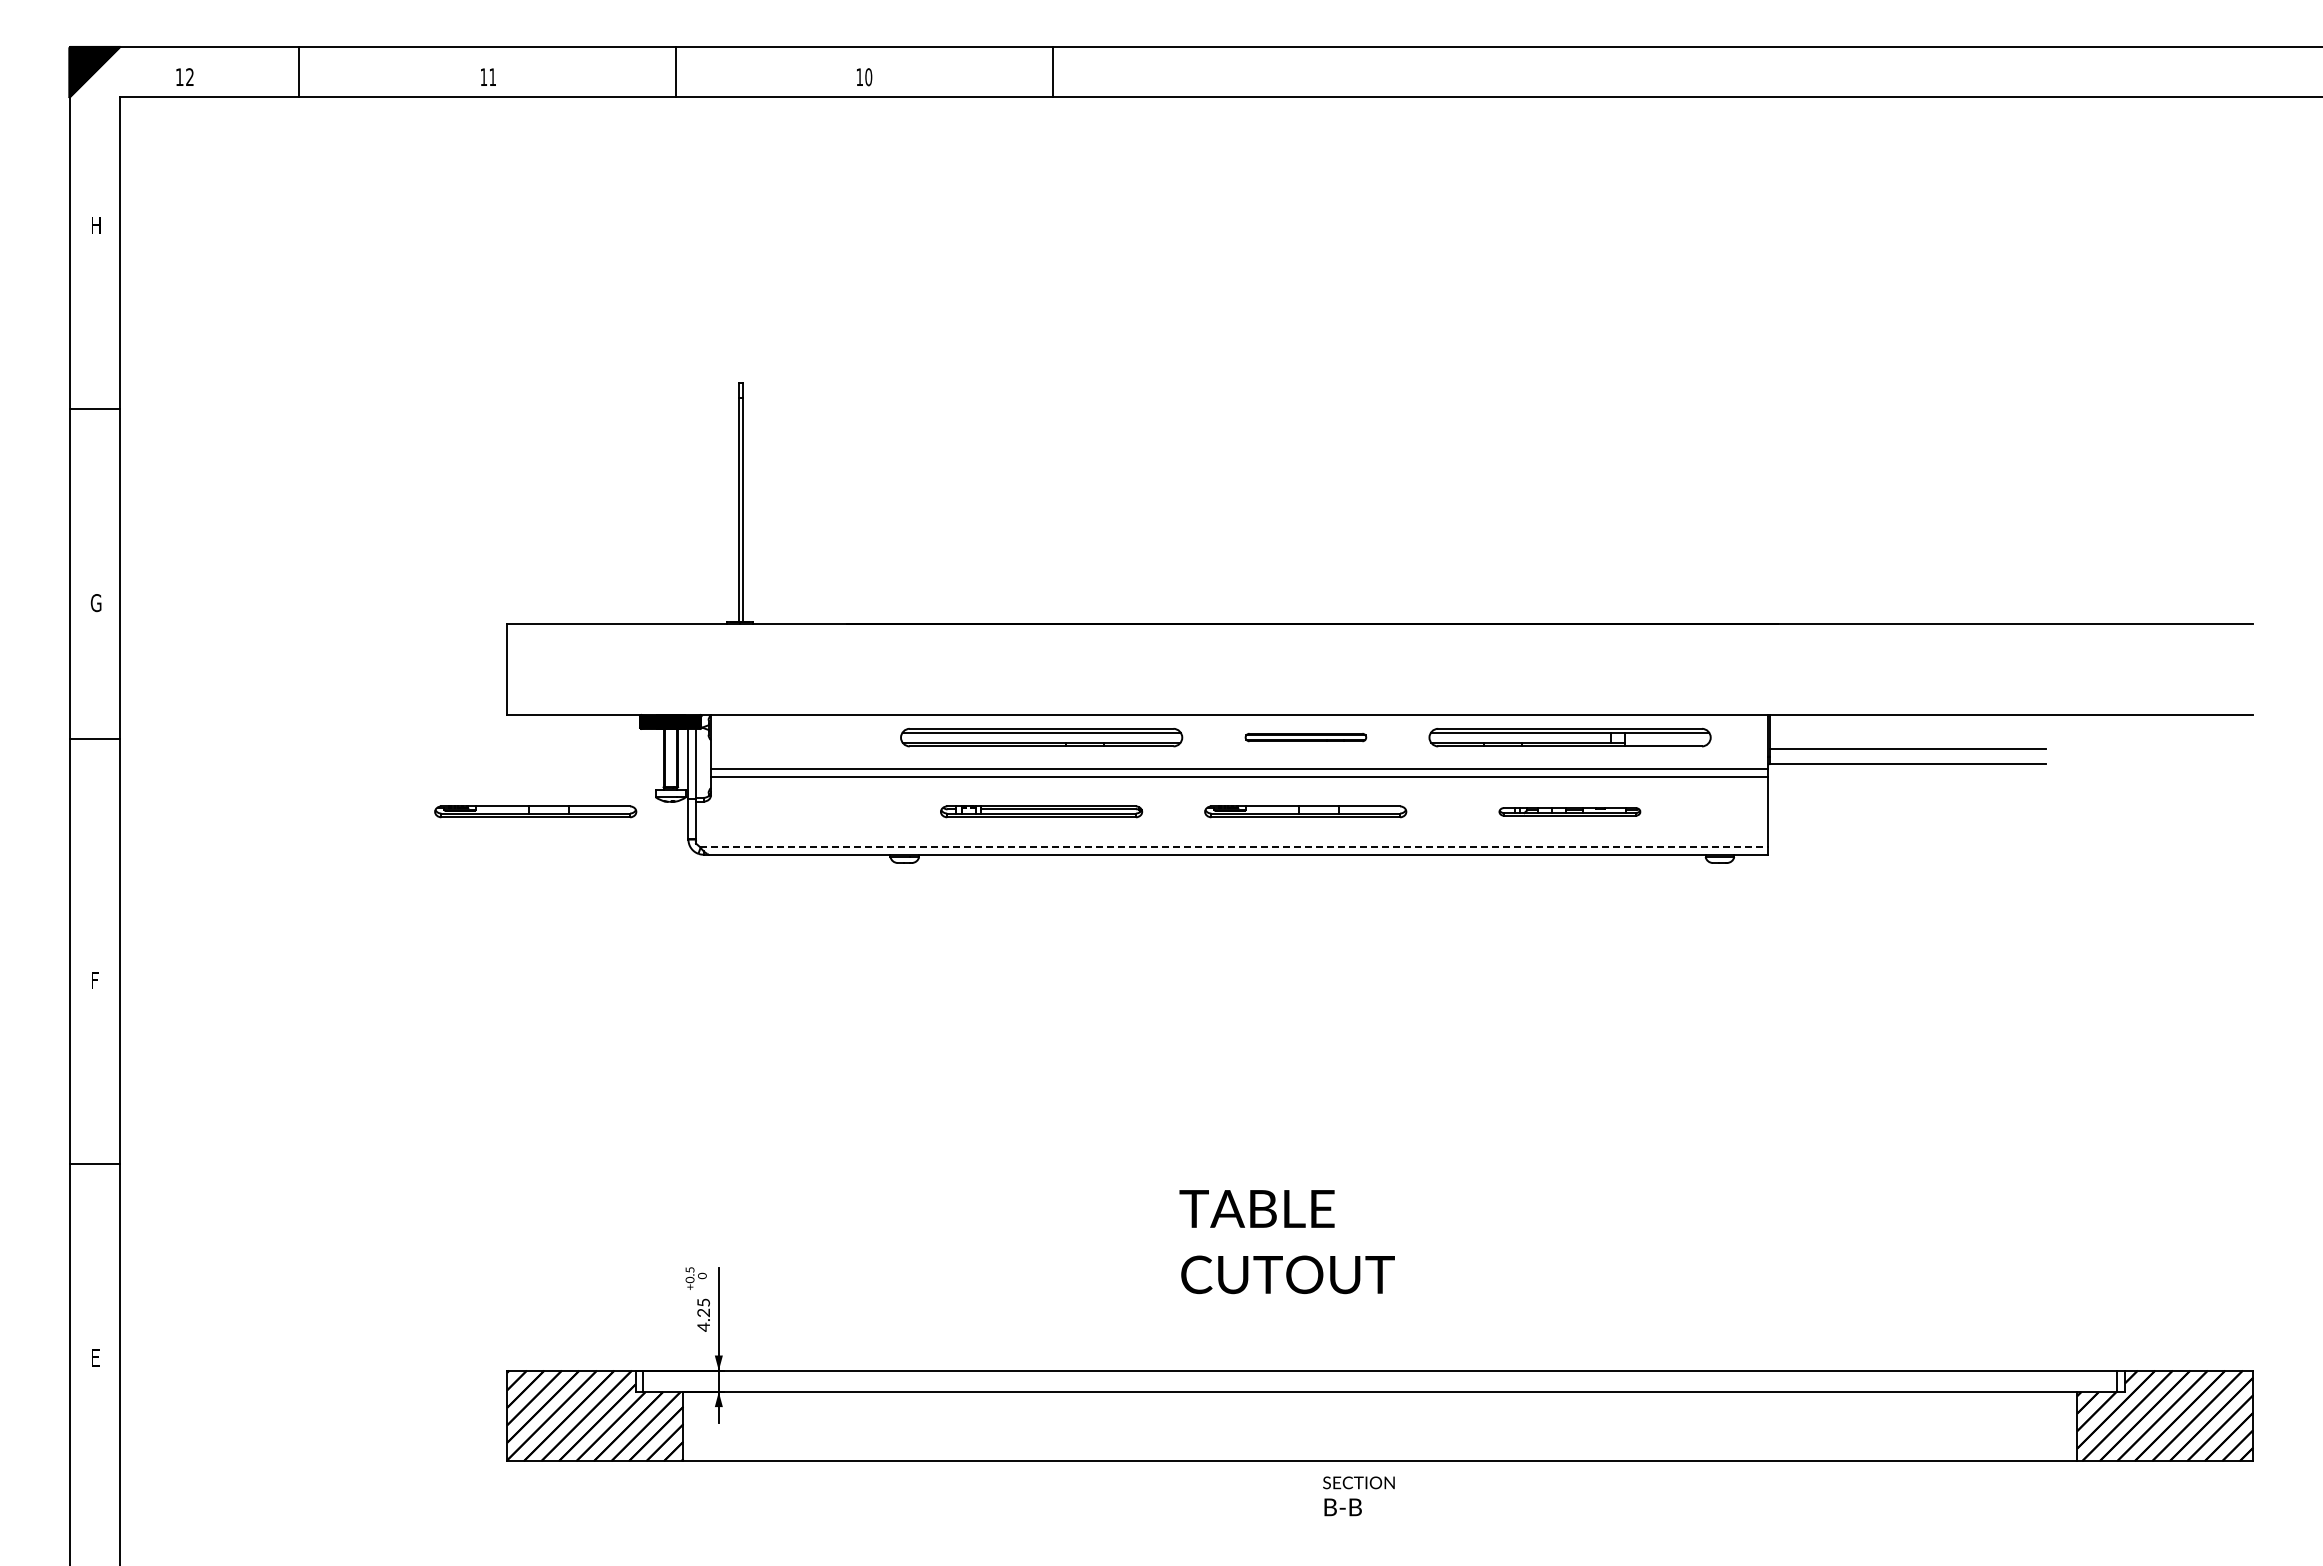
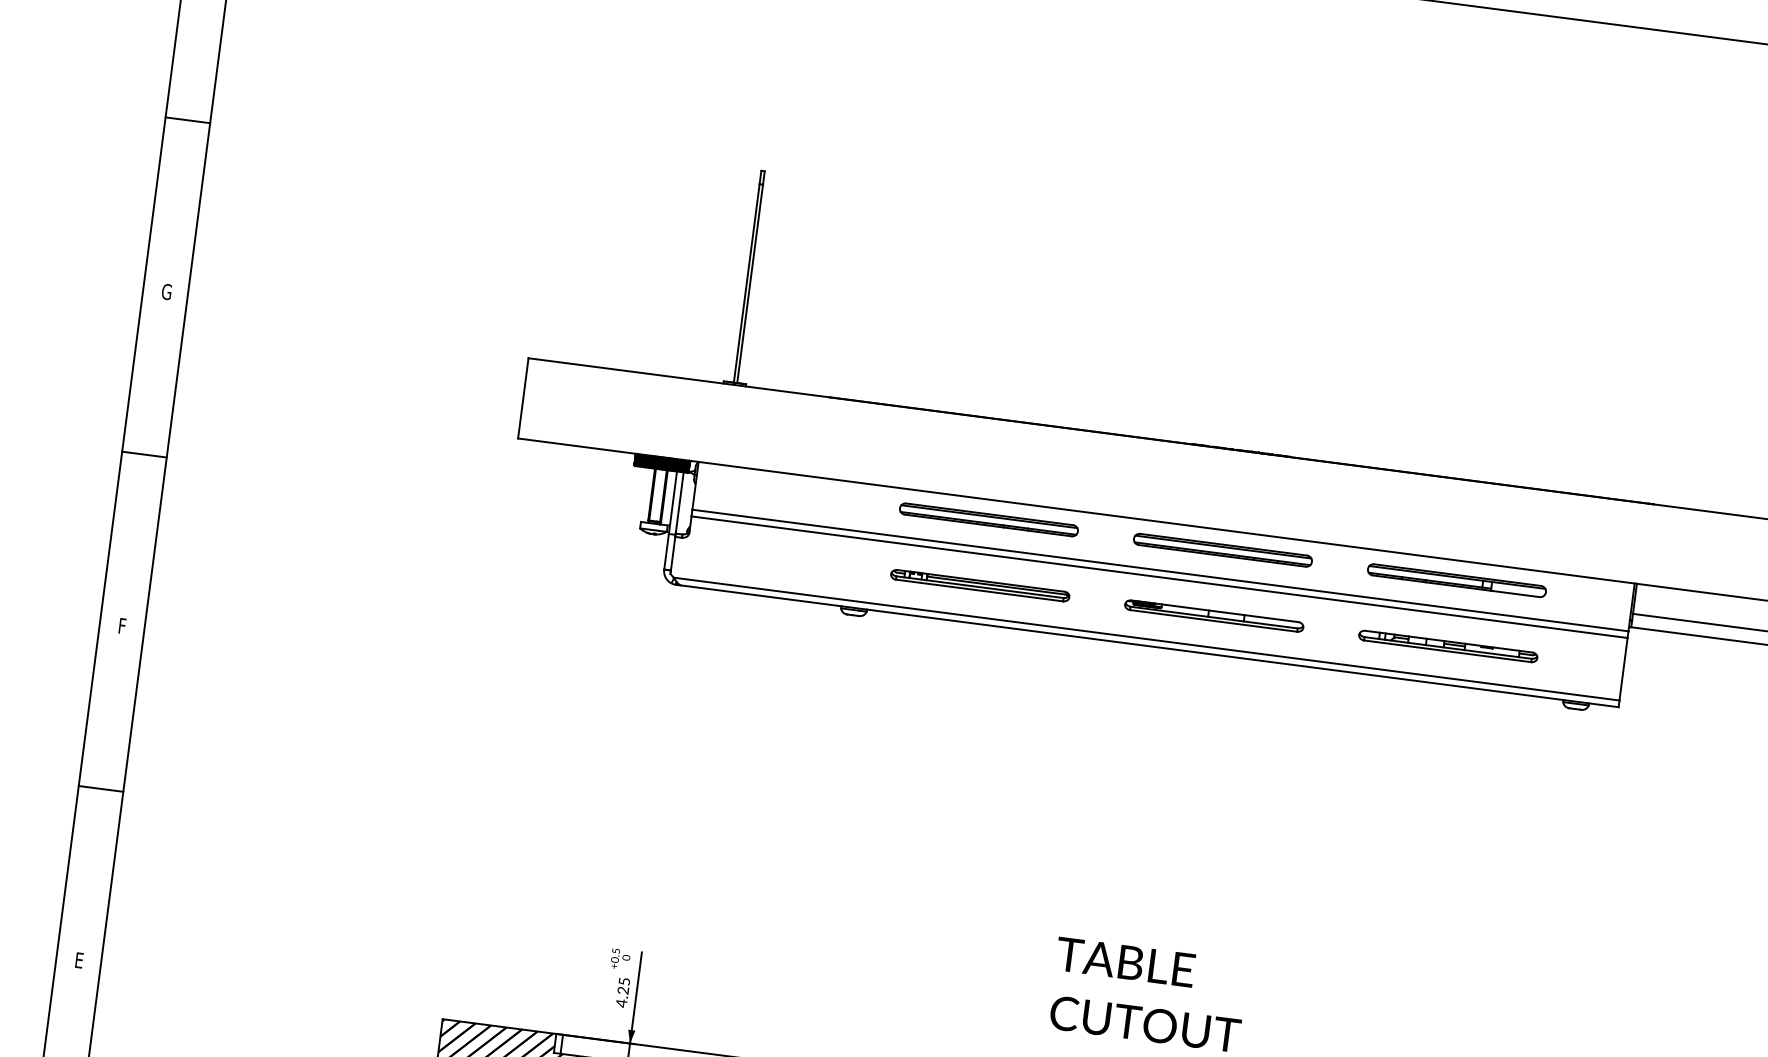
part: (1041, 737) -> (988, 519), size x0.71
part: (1305, 737) -> (1222, 550), size x1.67
part: (1569, 737) -> (1456, 580), size x0.71
line: (94, 738) -> (144, 454), moved
part: (535, 811) -> (531, 527), removed
part: (1569, 811) -> (1447, 646), size x1.43
line: (1233, 847) -> (1146, 639), dashed -> solid

